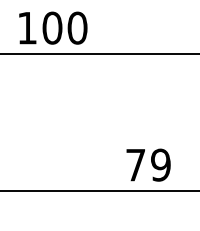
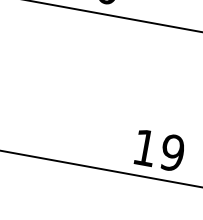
text: (135, 165) -> (144, 148), 79 -> 19

